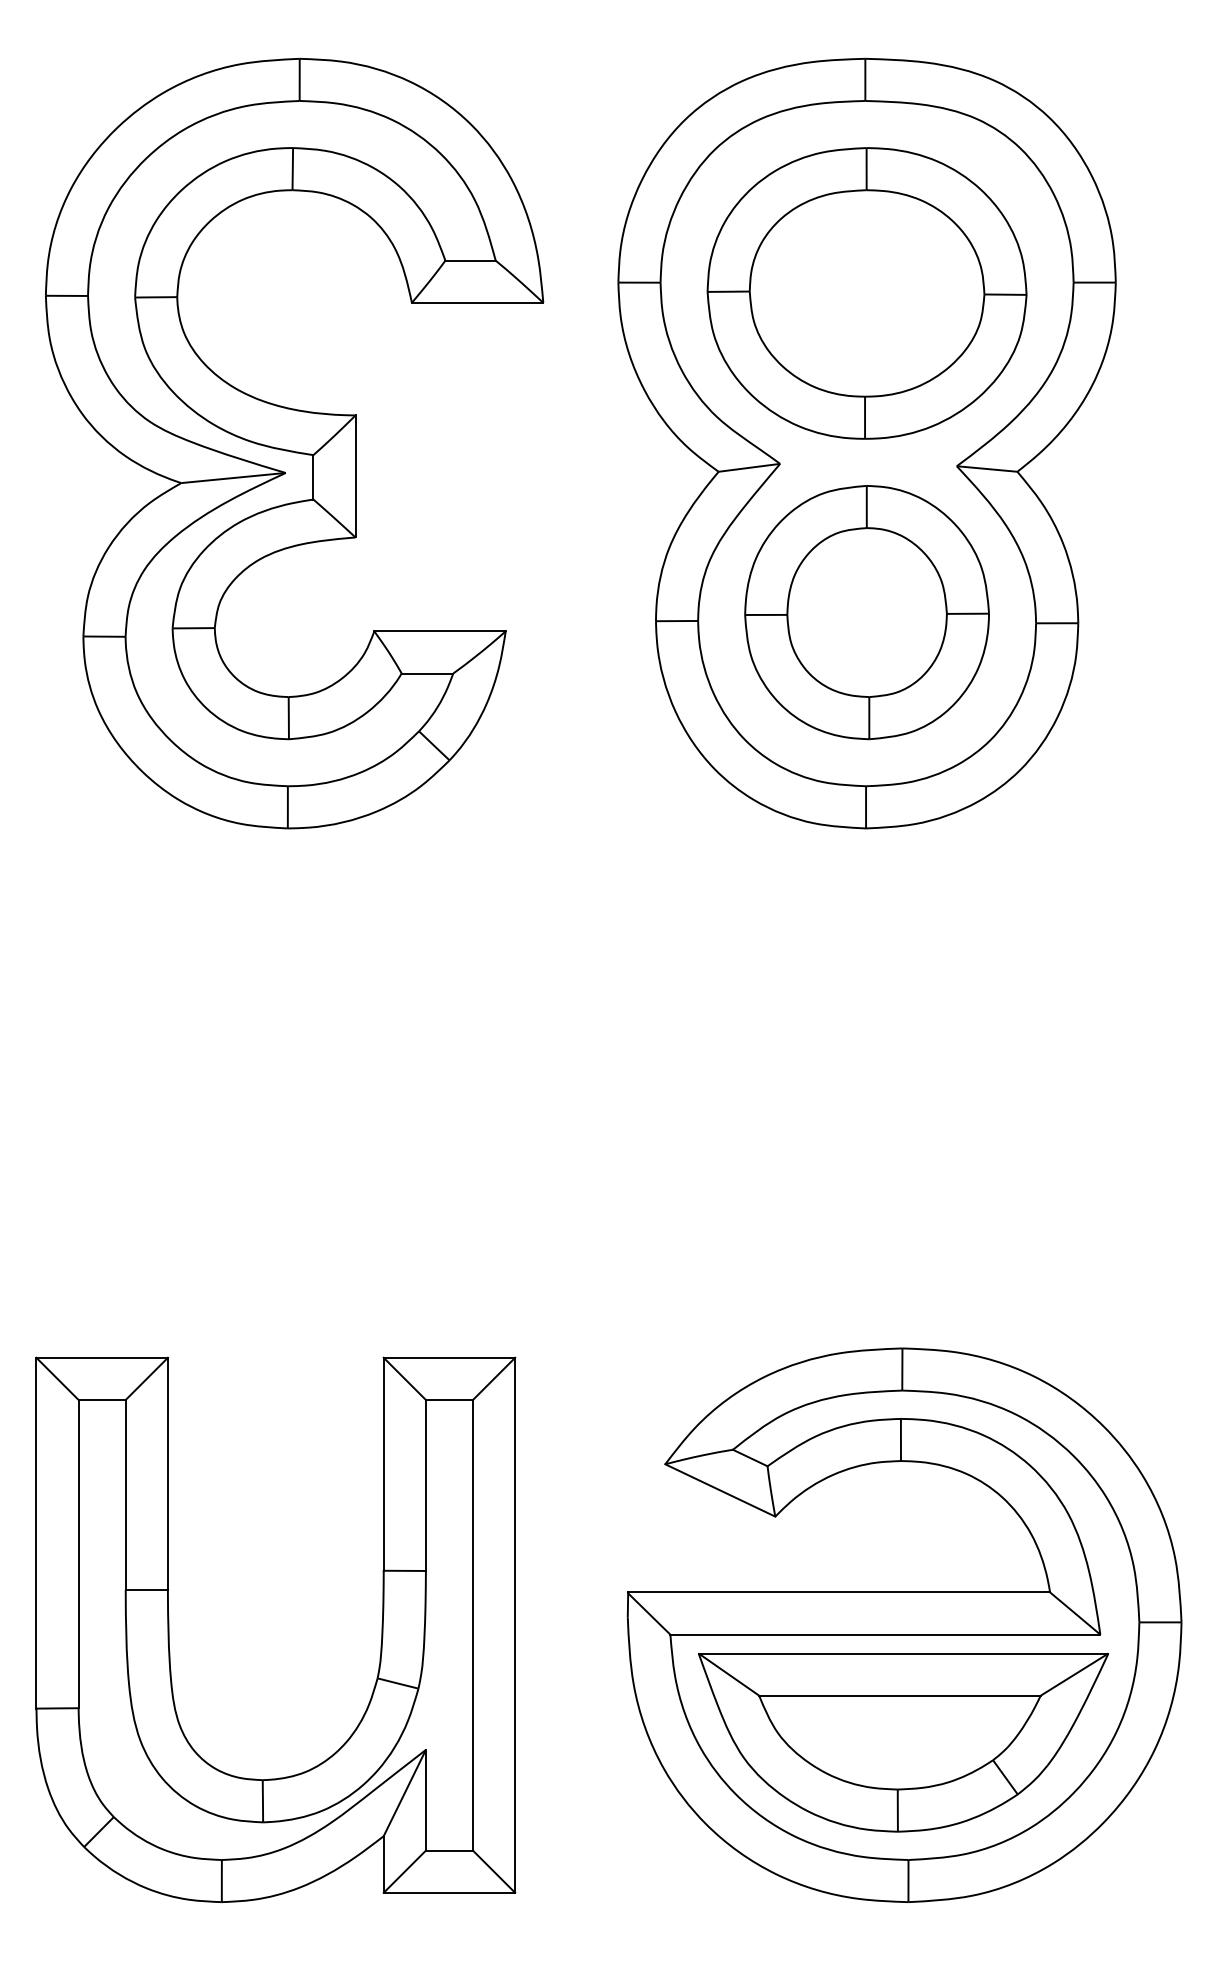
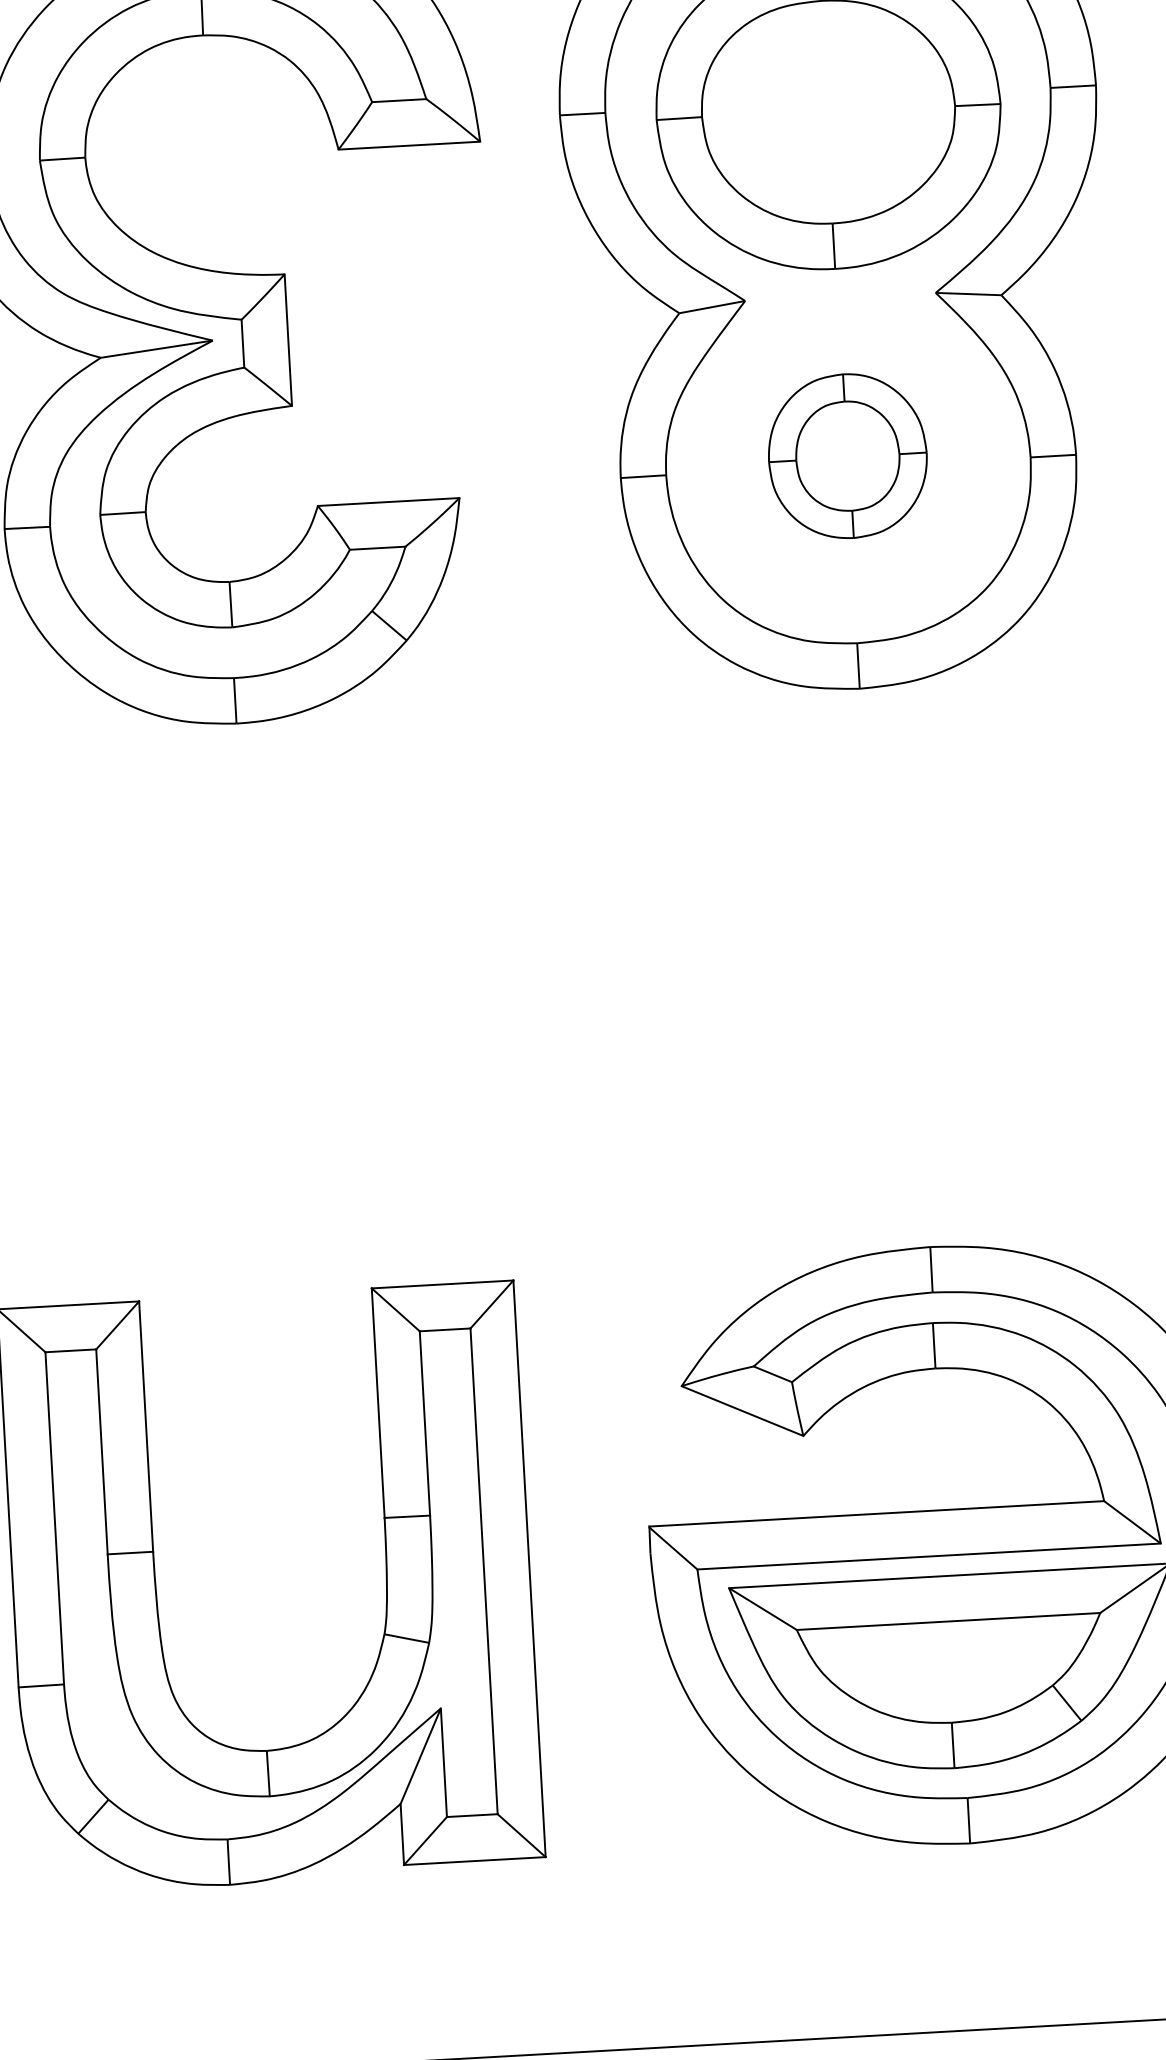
part: (866, 612) -> (847, 455), size x0.6

